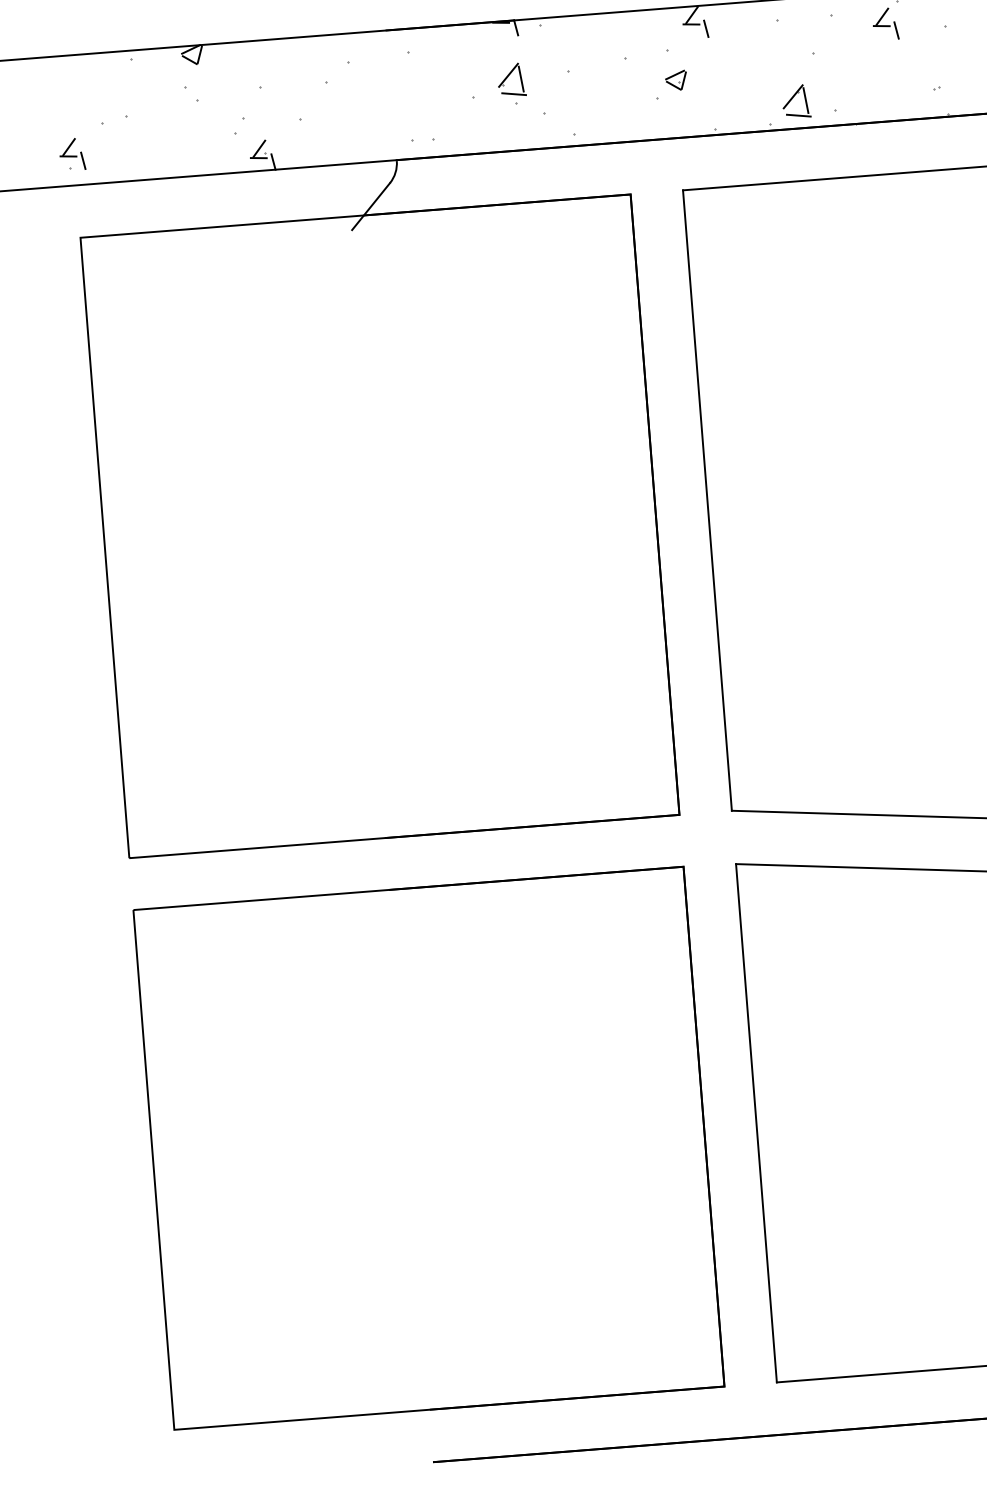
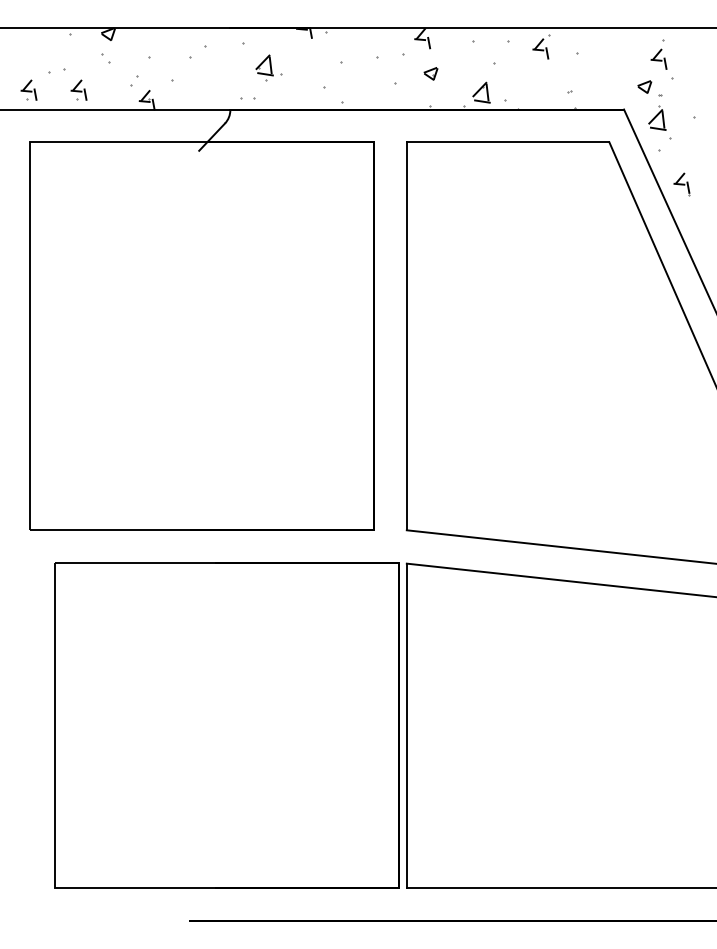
part: (675, 80) -> (430, 73), moved
part: (511, 83) -> (264, 67), moved
part: (151, 147) -> (78, 89), added
part: (428, 1148) -> (226, 725), moved

